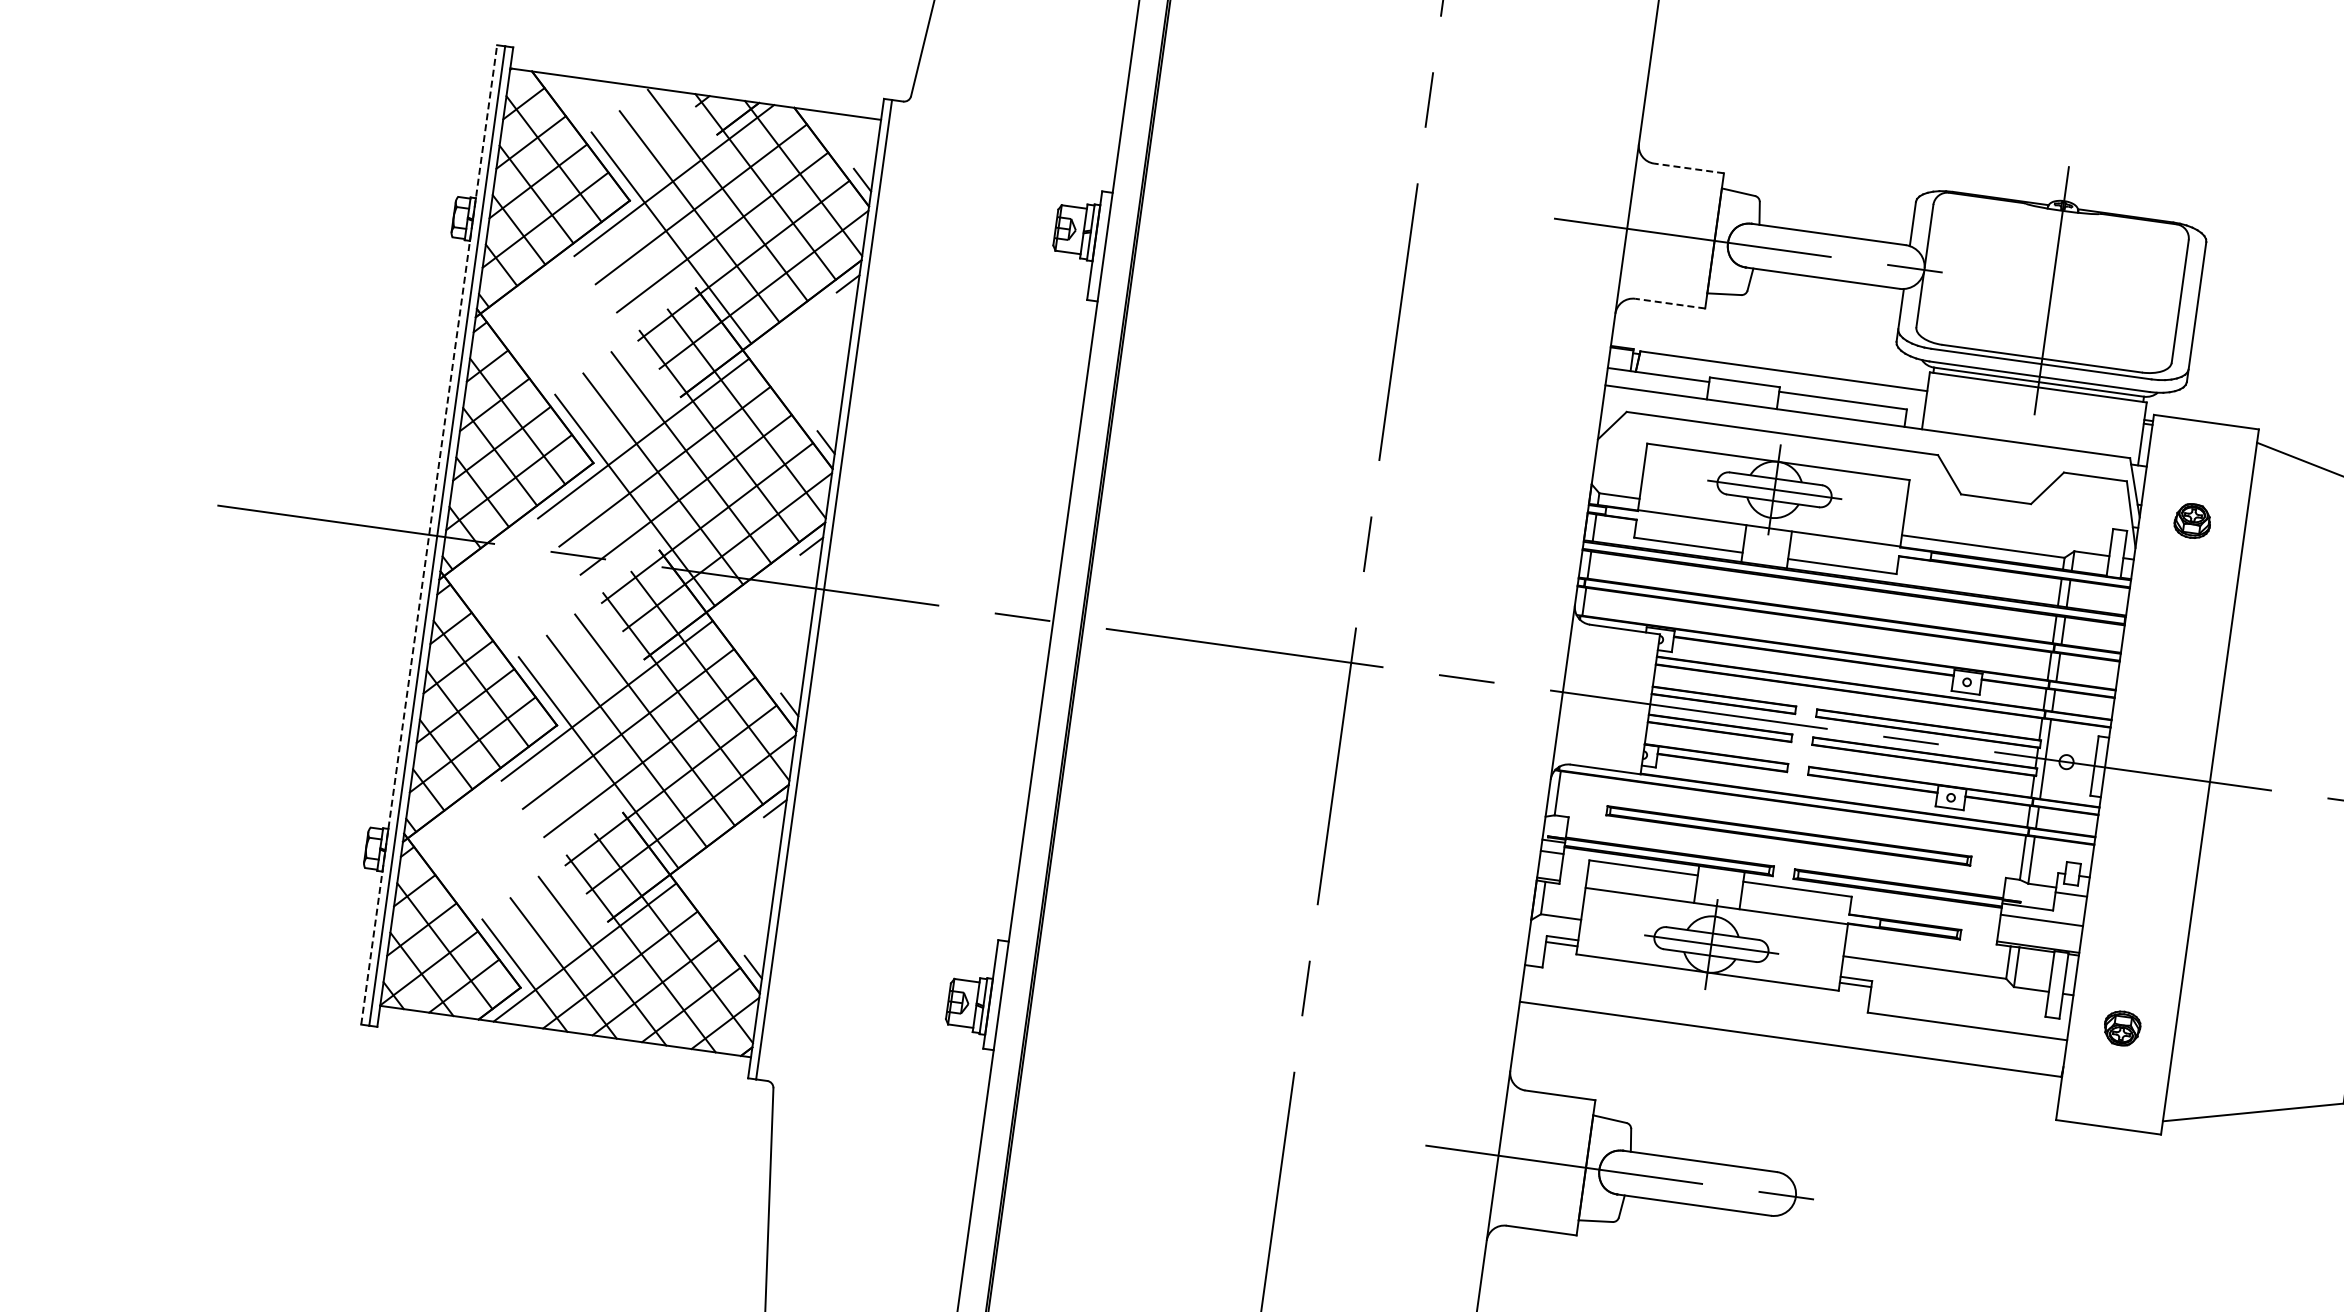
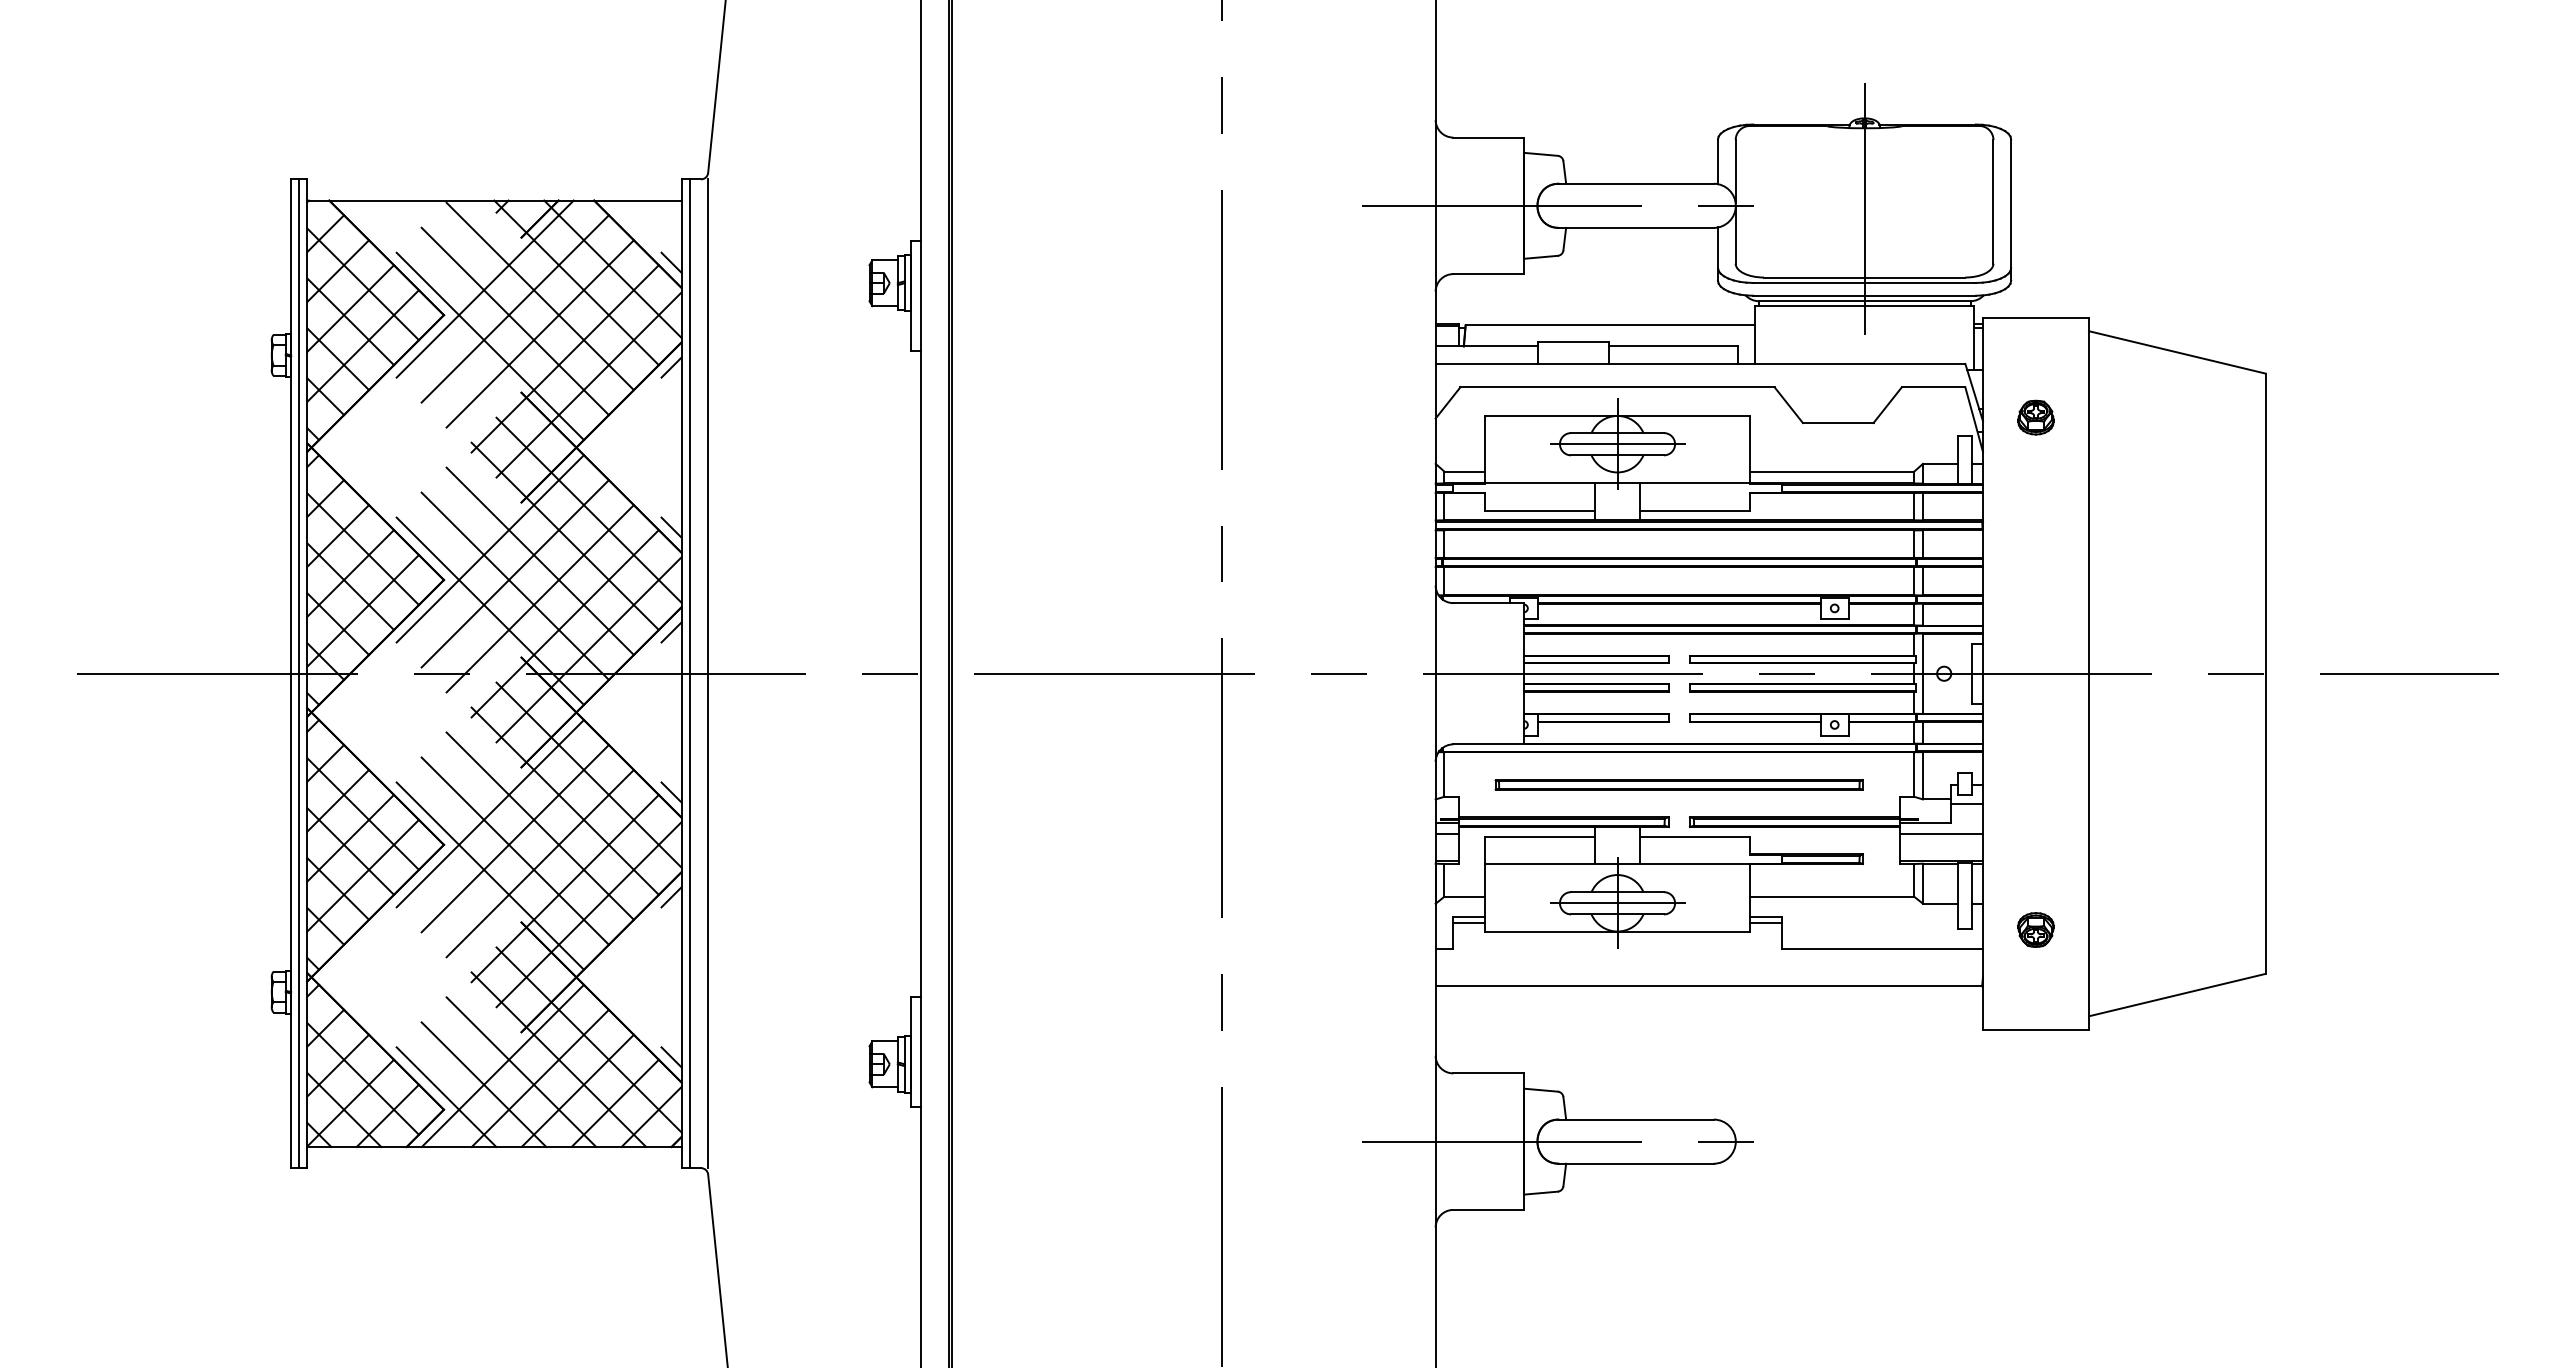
line: (1688, 168) -> (1488, 137), dashed -> solid
line: (1670, 304) -> (1488, 274), dashed -> solid
line: (429, 534) -> (291, 673), dashed -> solid
line: (842, 592) -> (708, 673), added

